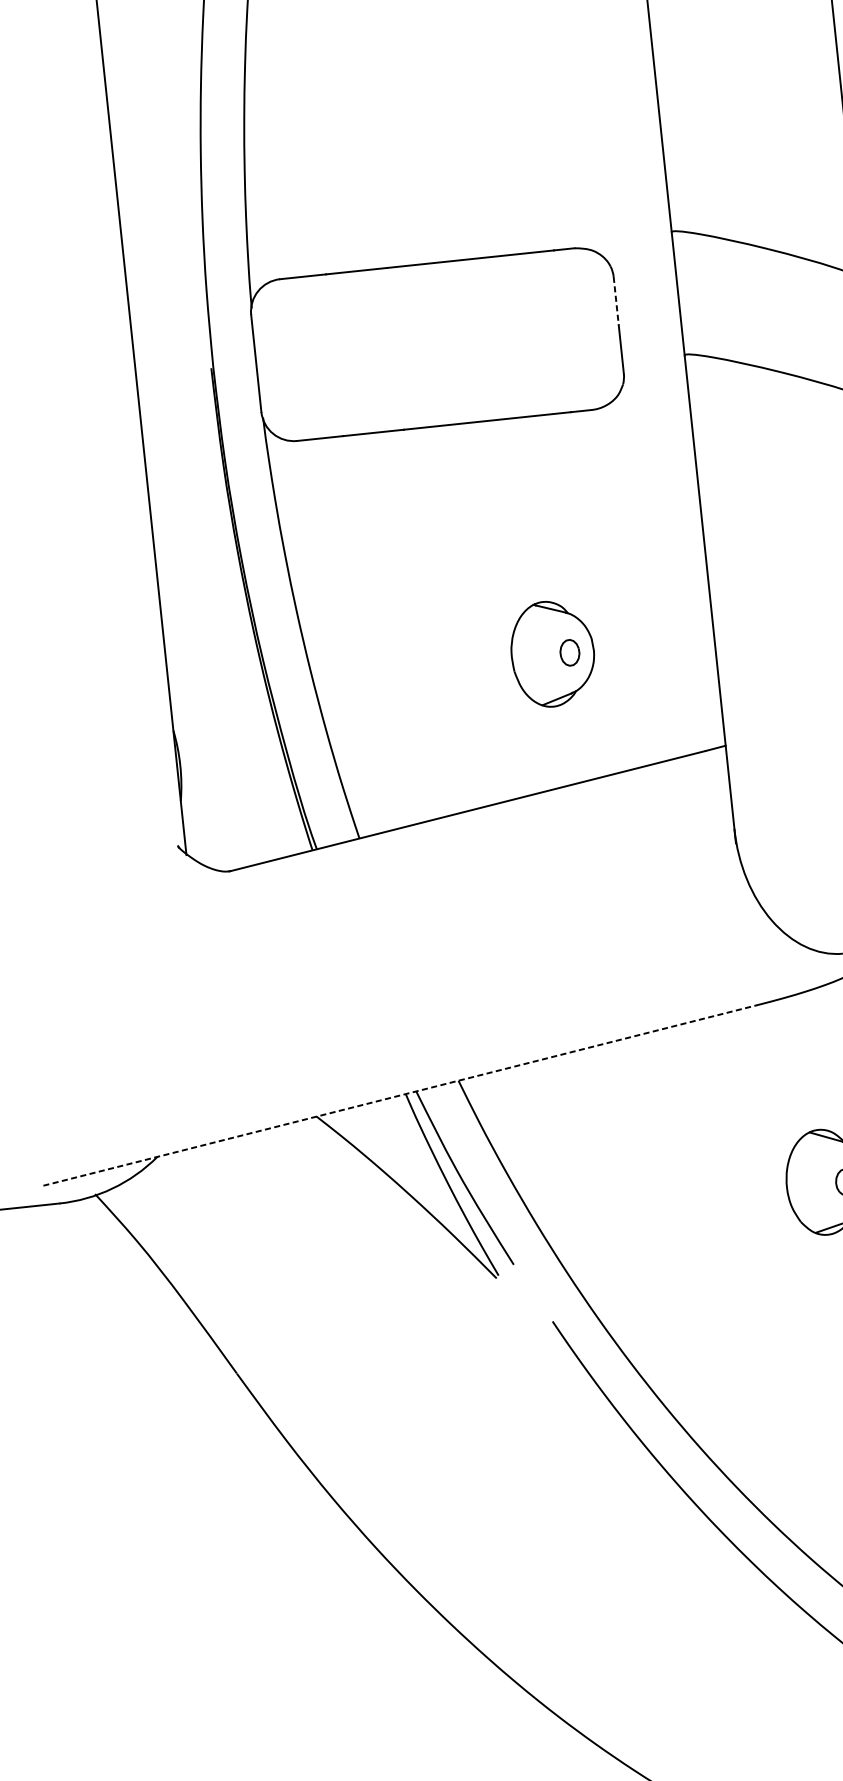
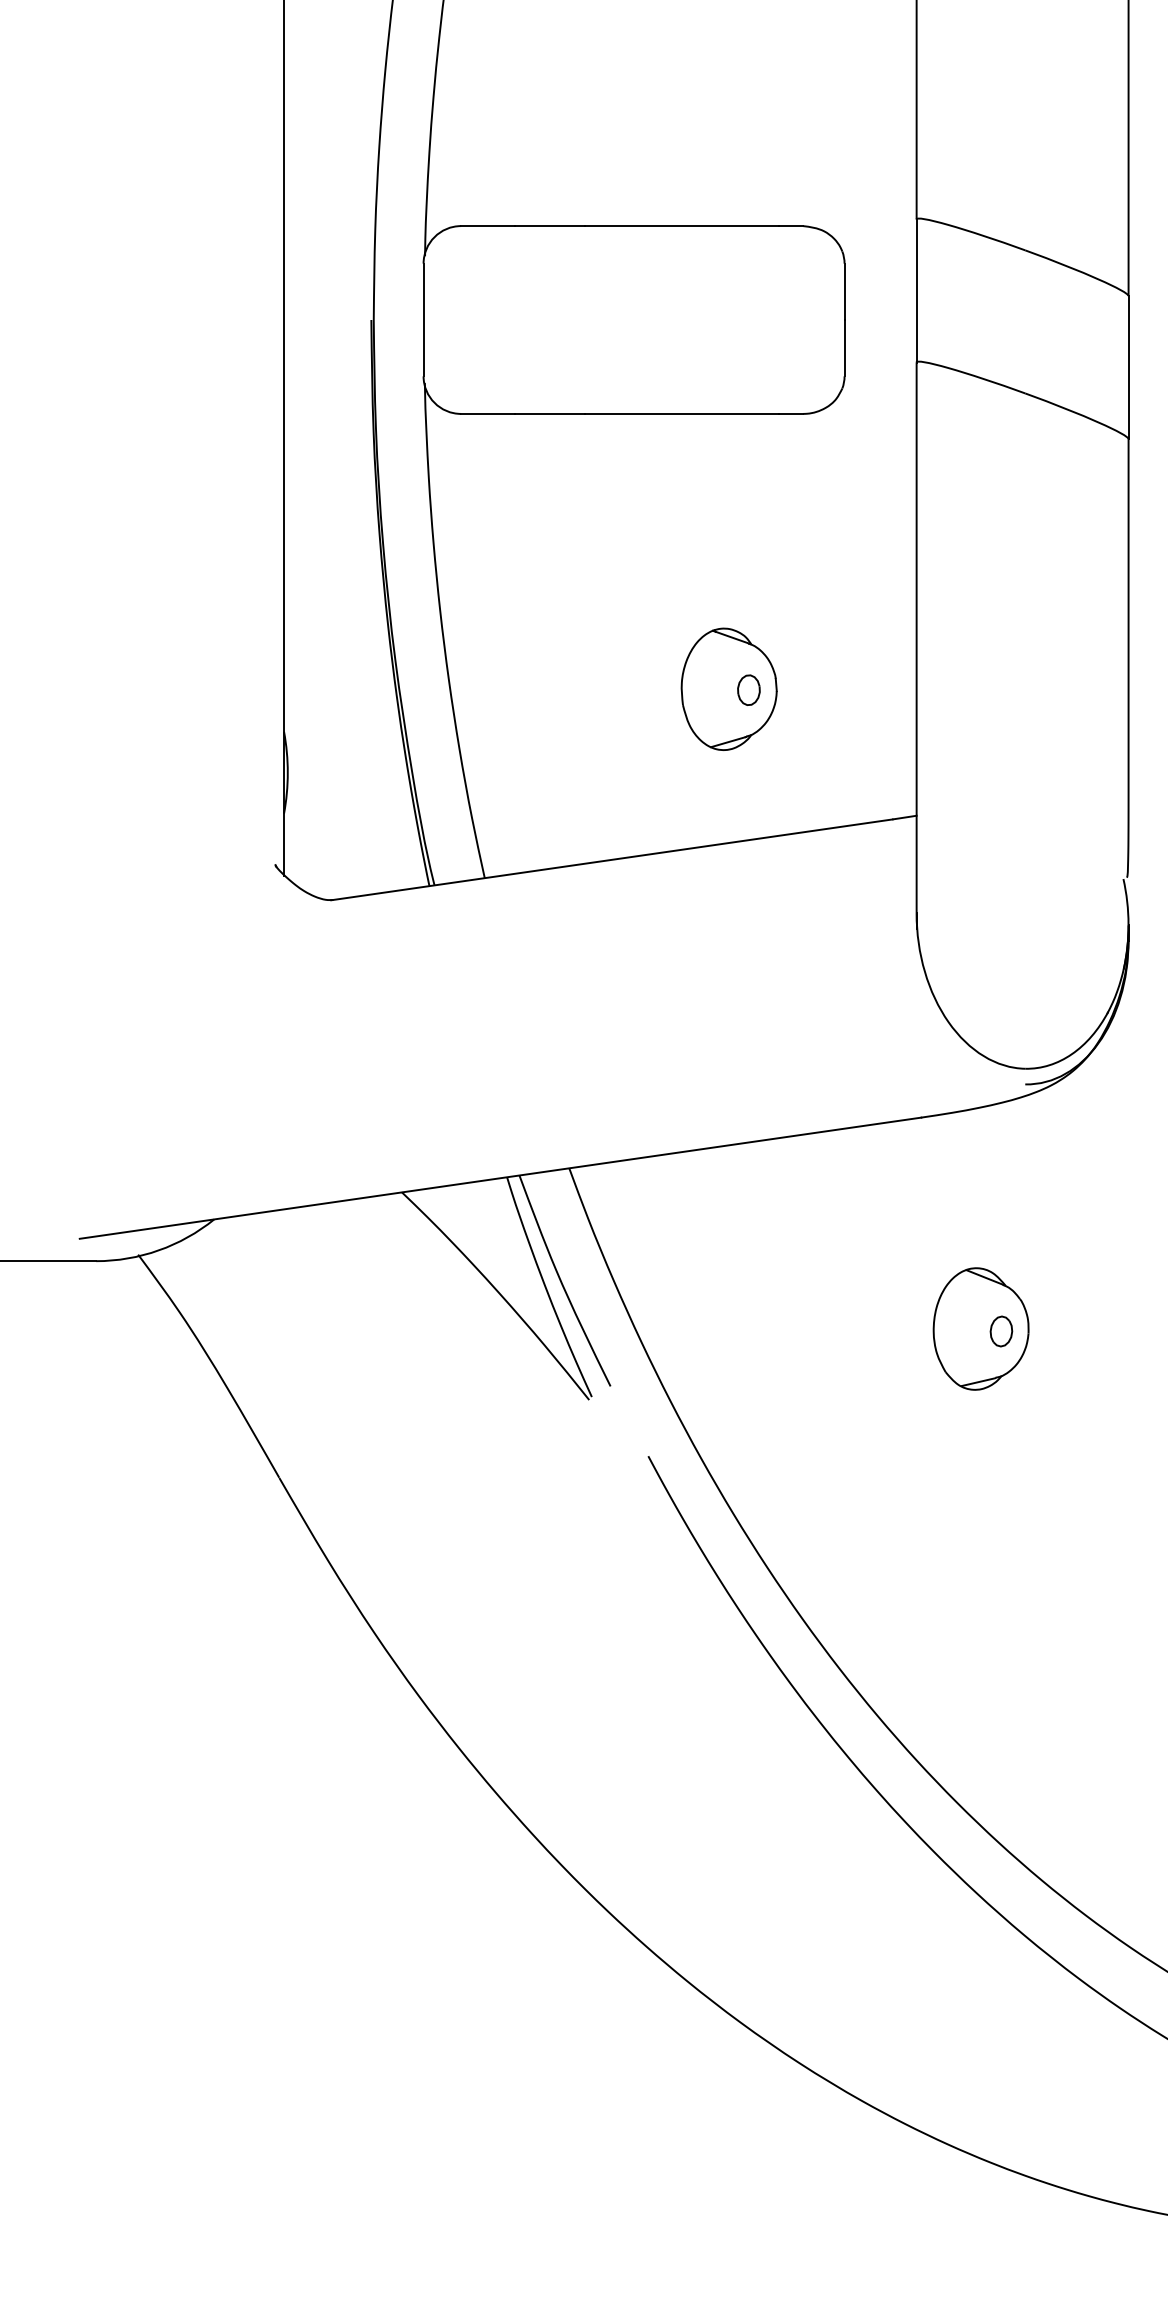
line: (616, 301) -> (844, 292), dashed -> solid
line: (401, 1095) -> (501, 1178), dashed -> solid

